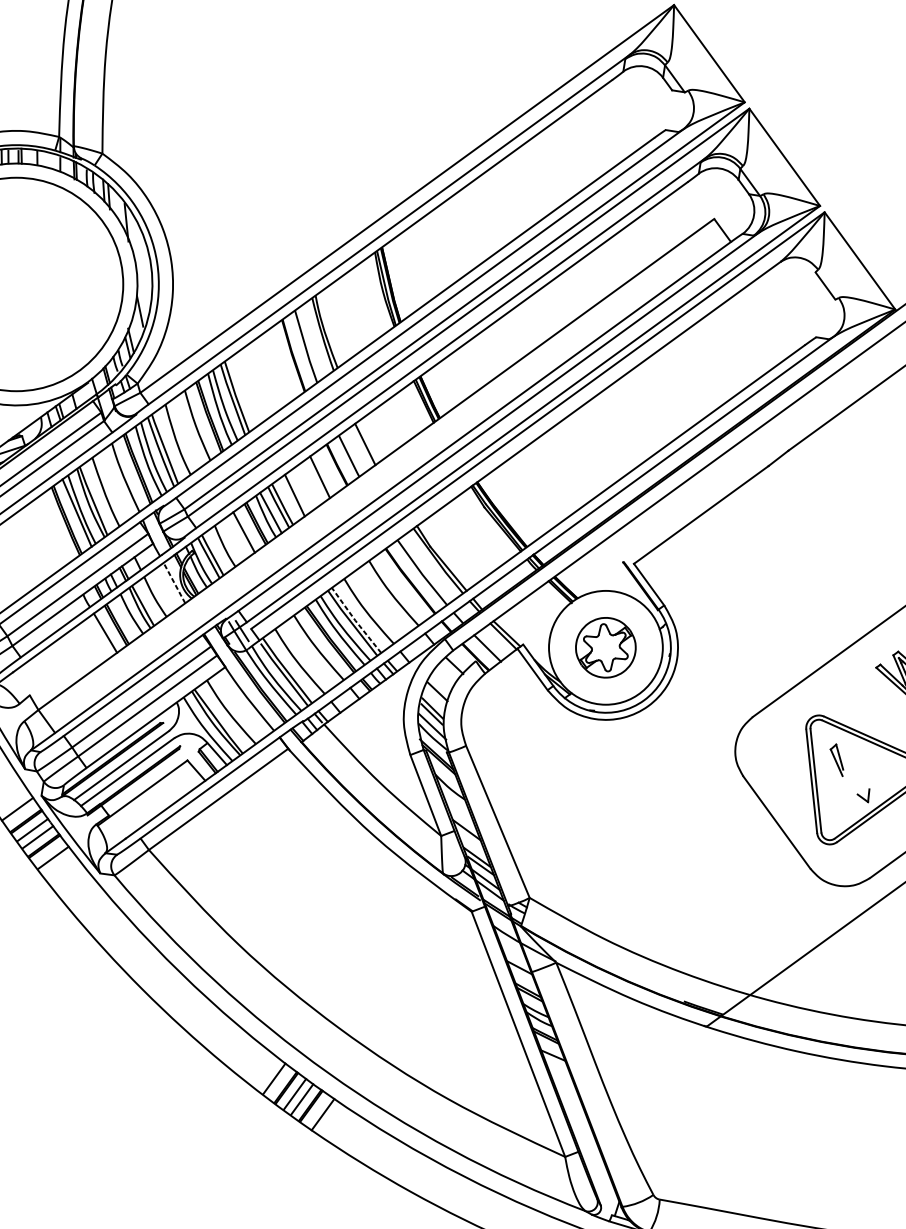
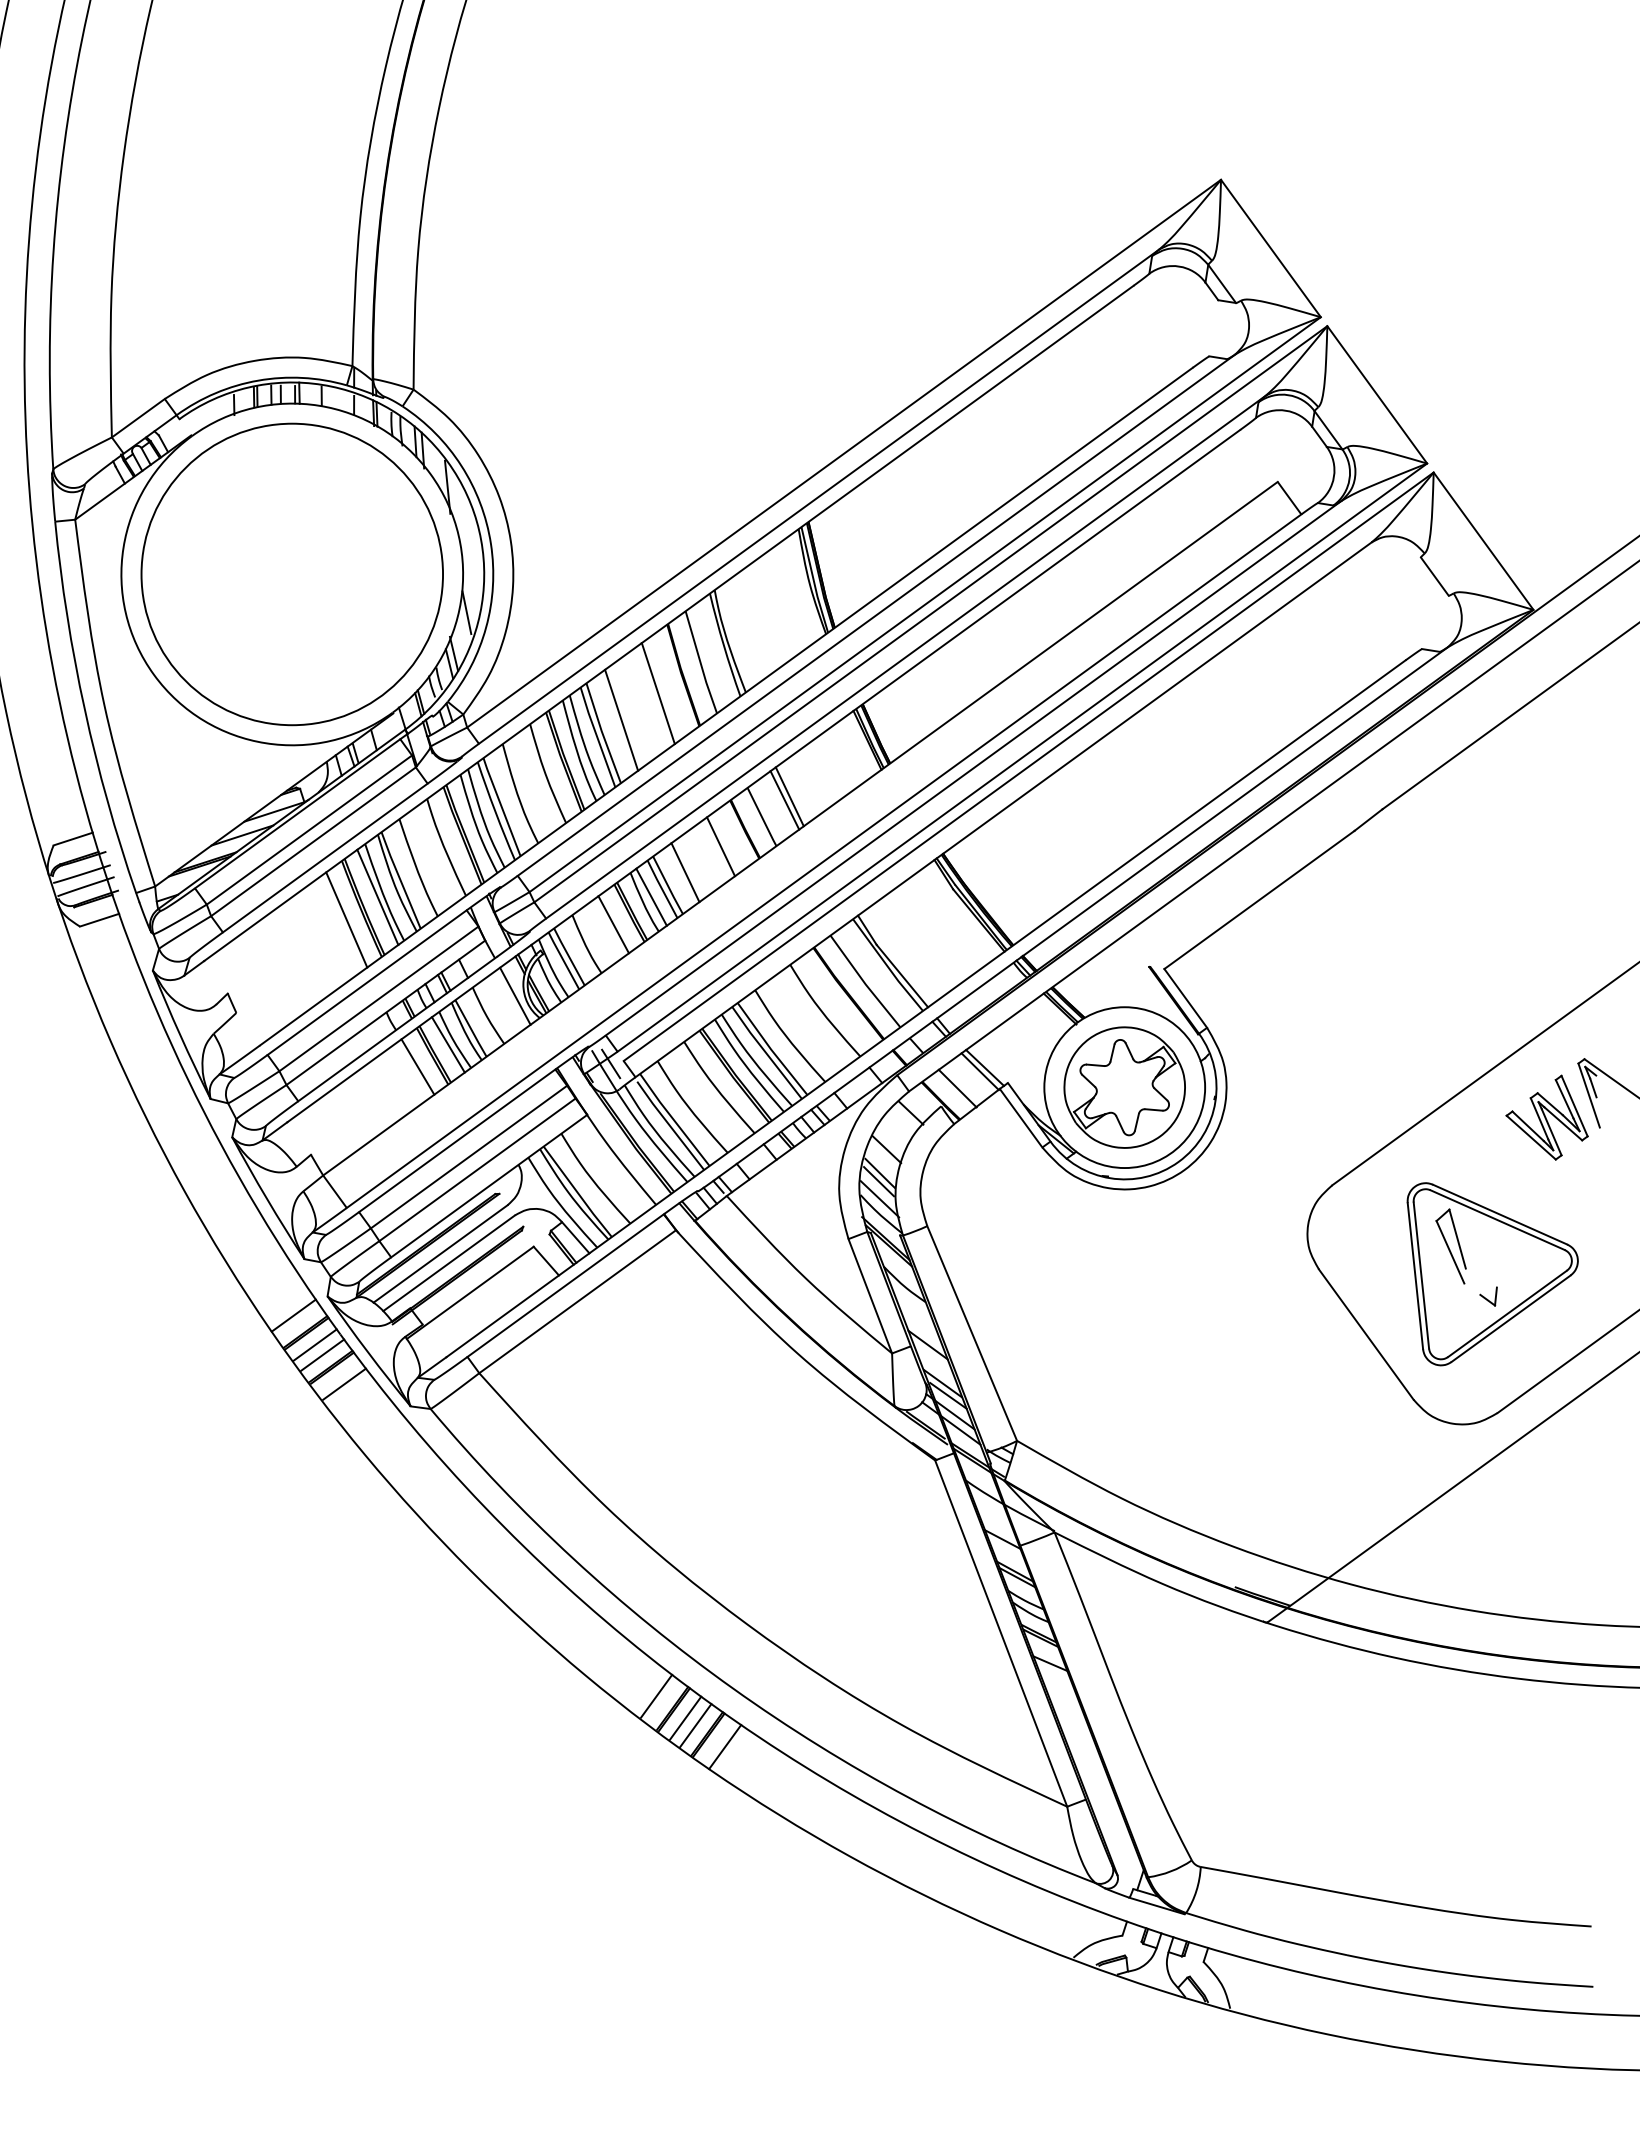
line: (275, 368) -> (657, 693), added
line: (249, 387) -> (621, 719), added
line: (368, 441) -> (789, 796), added
line: (54, 528) -> (346, 919), added
line: (174, 582) -> (515, 995), dashed -> solid
line: (126, 617) -> (447, 1044), added
line: (355, 620) -> (771, 1049), dashed -> solid
part: (605, 647) -> (1124, 1087), size x1.43
part: (836, 760) -> (1450, 1246), size x1.67

